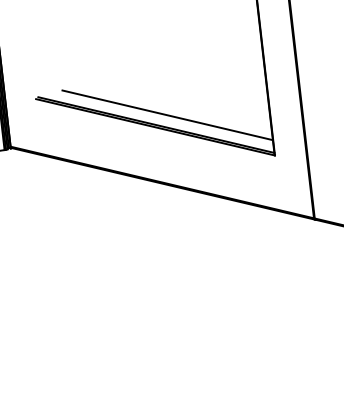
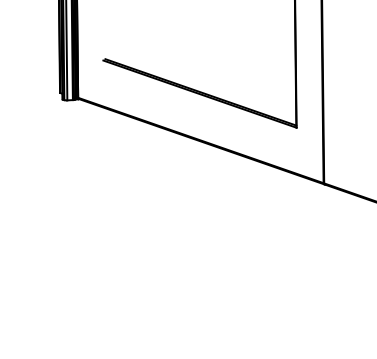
line: (168, 114) -> (211, 84), removed

